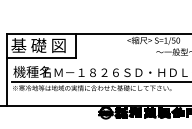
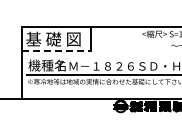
line: (42, 57) -> (57, 51), solid -> dashed

